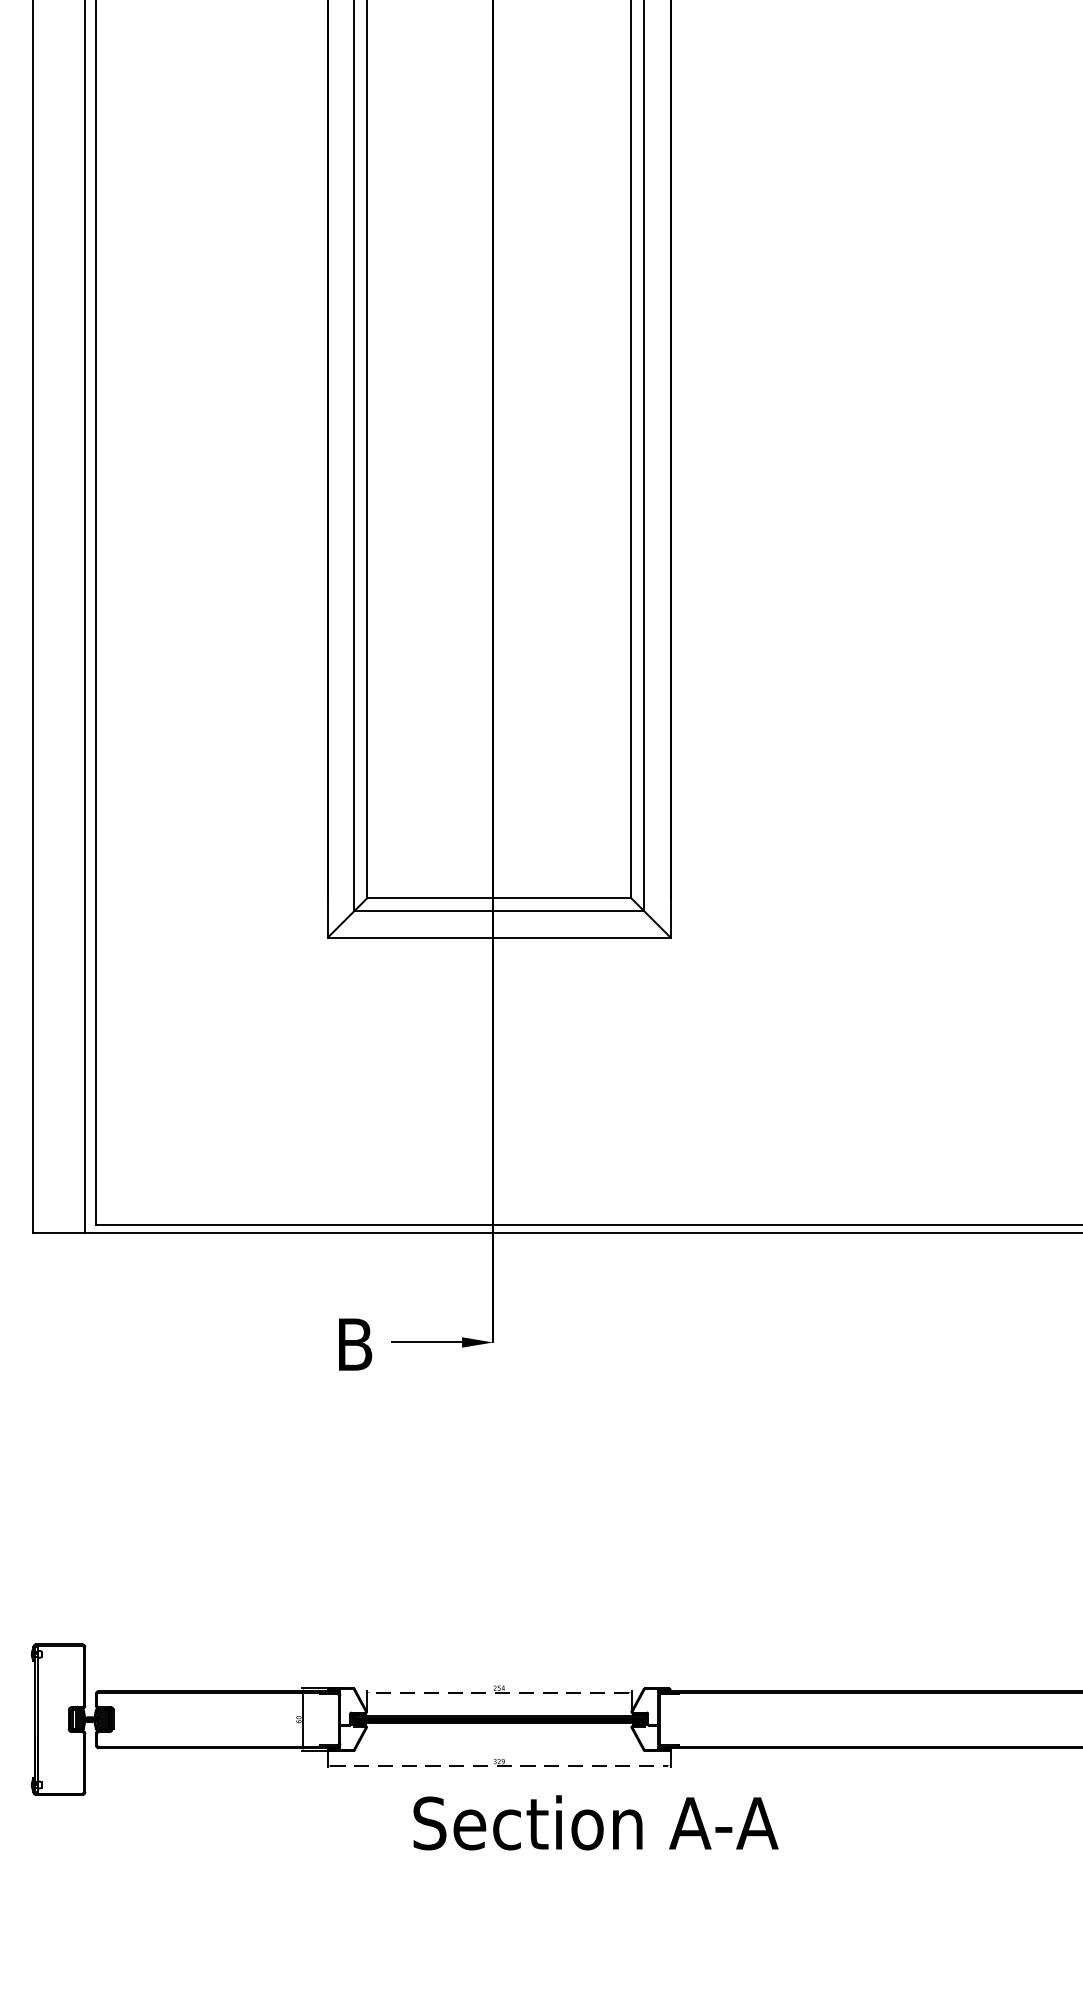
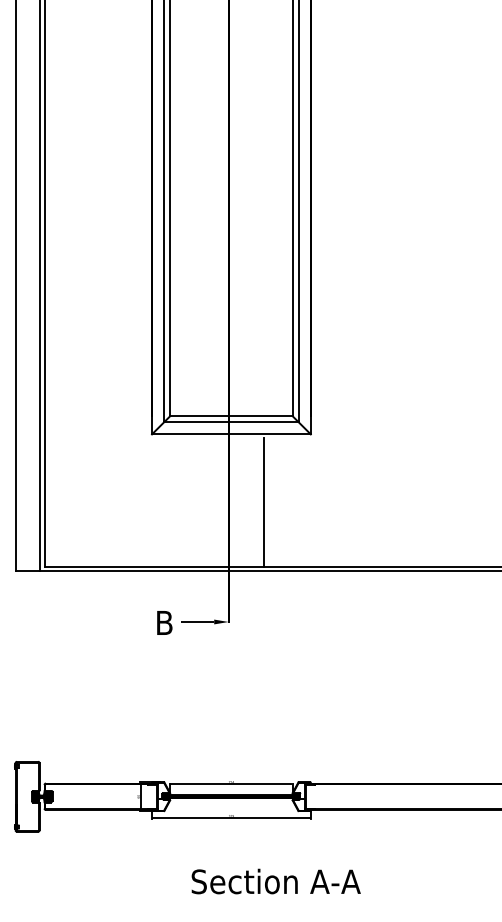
line: (568, 1084) -> (263, 502), added
line: (497, 1693) -> (230, 784), dashed -> solid
line: (499, 1766) -> (231, 818), dashed -> solid
text: (594, 1822) -> (275, 881), moved

